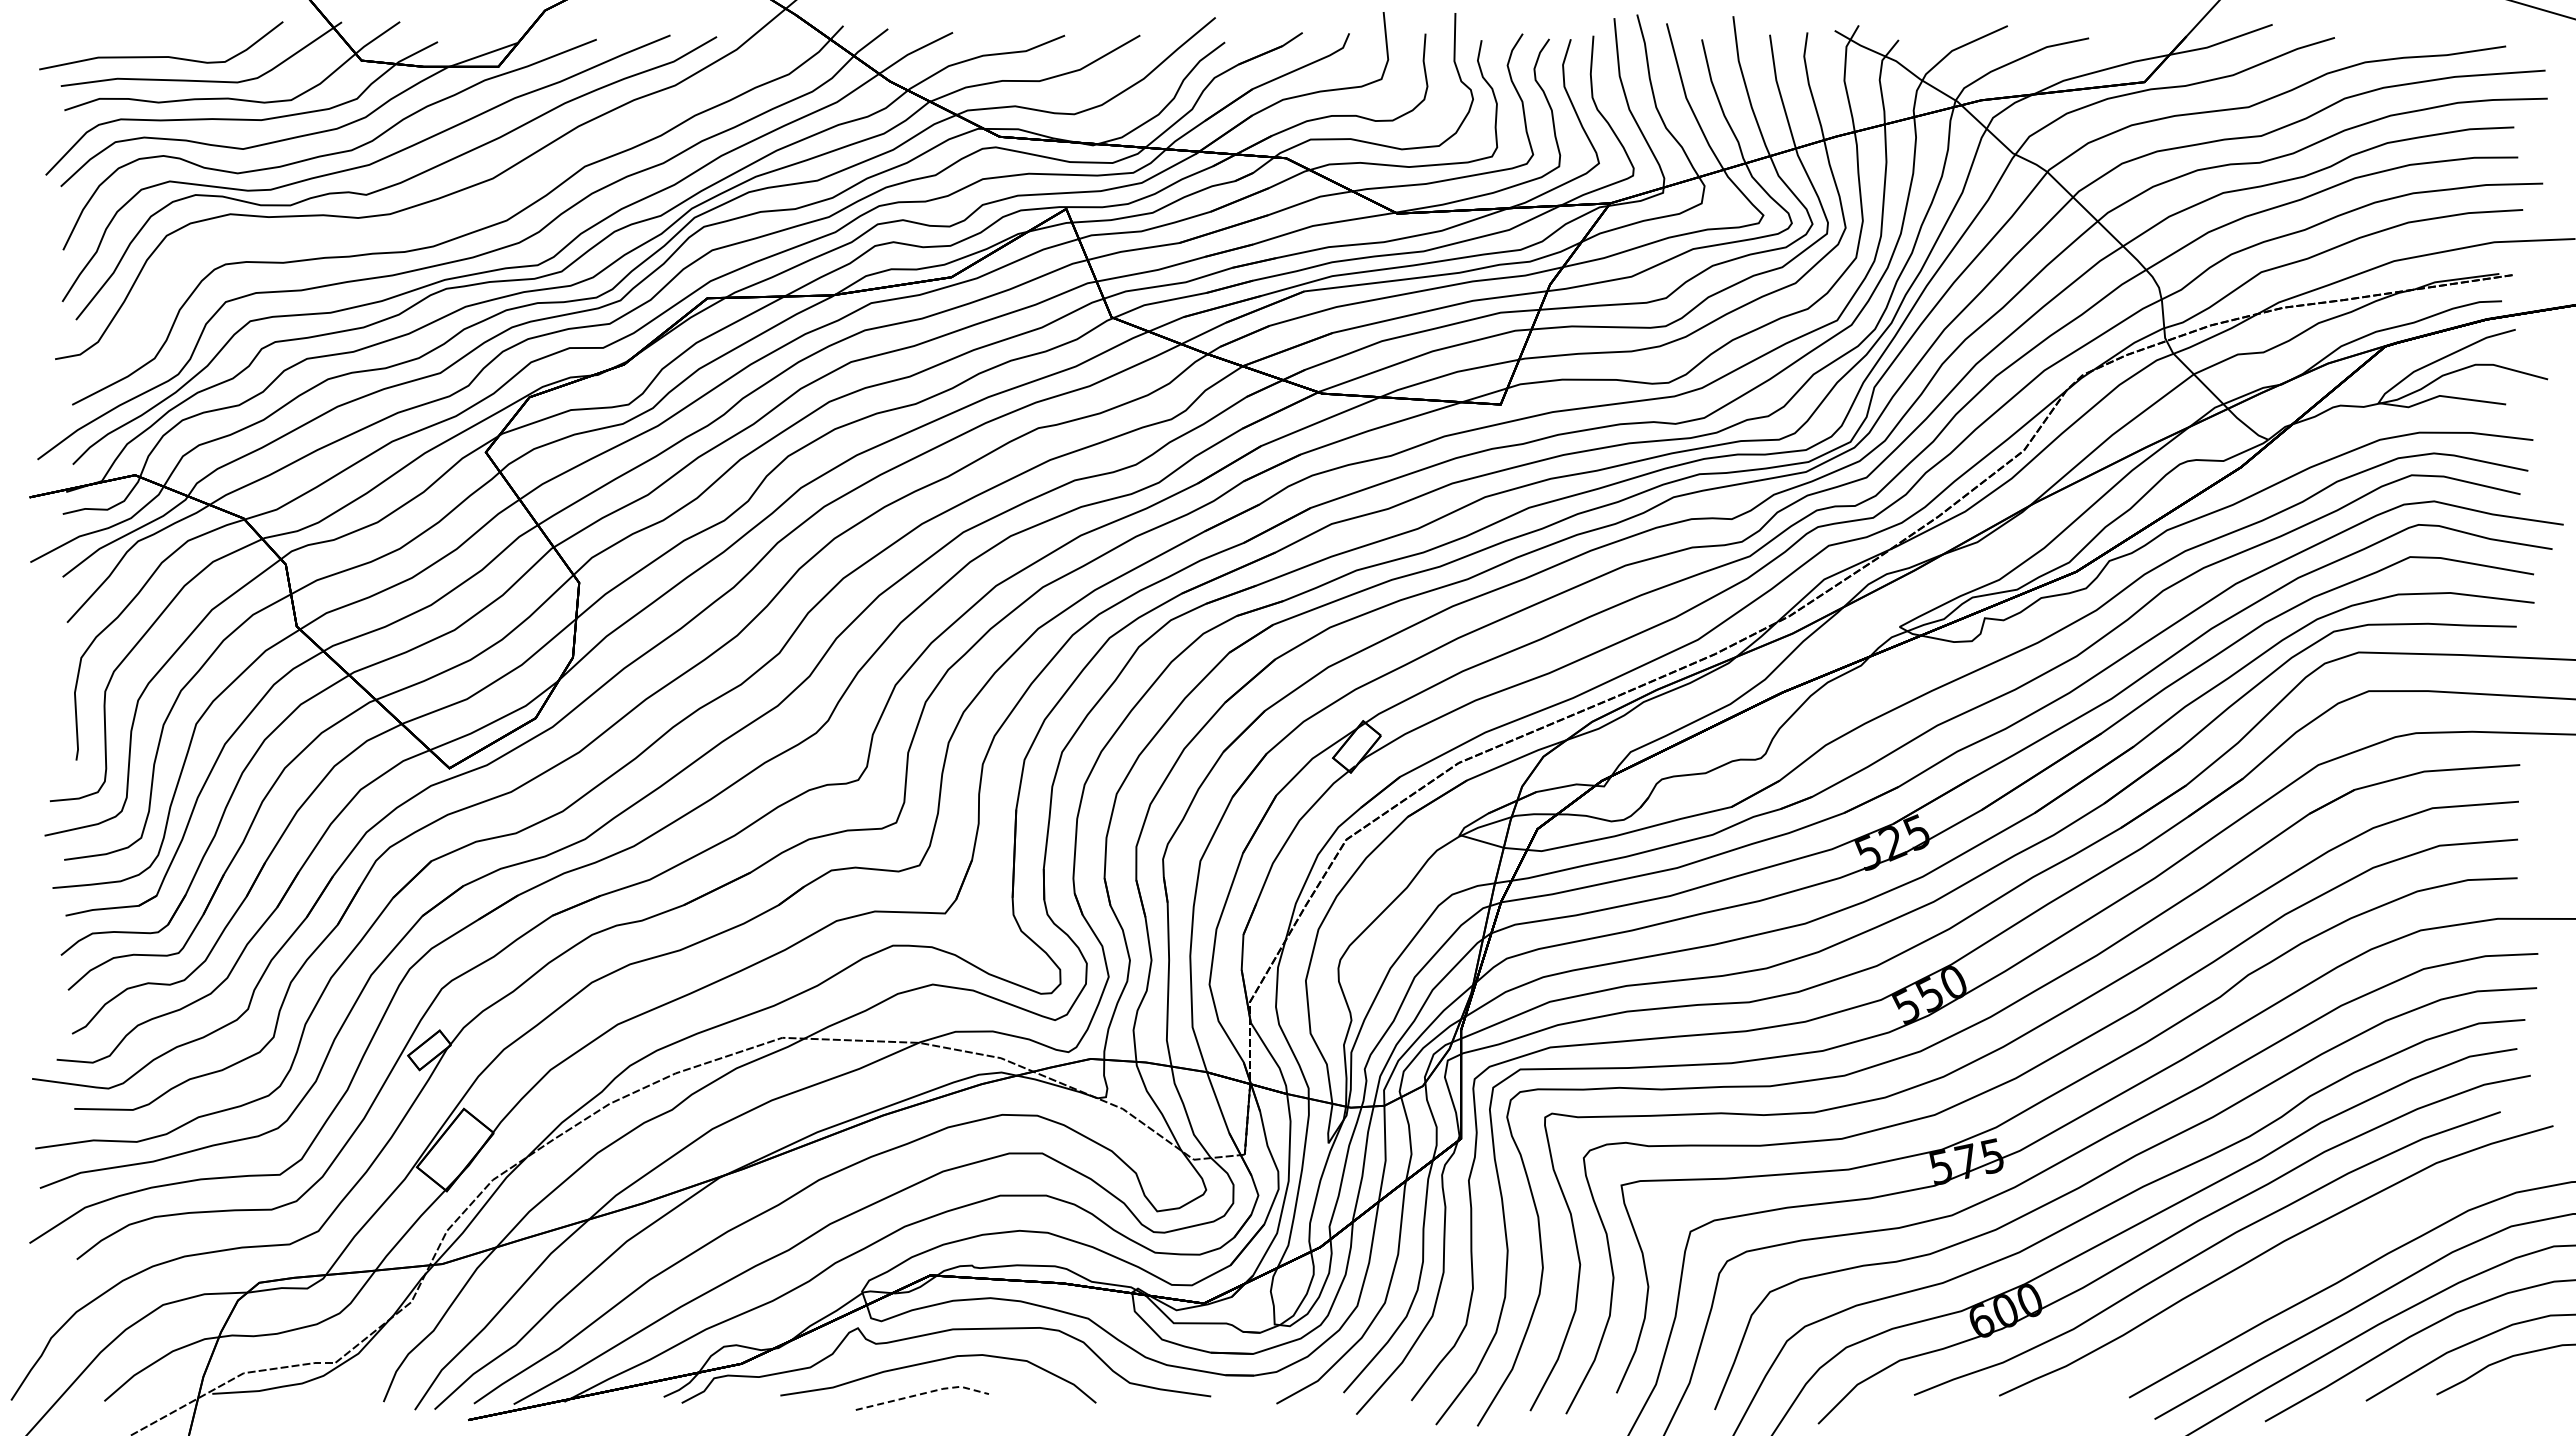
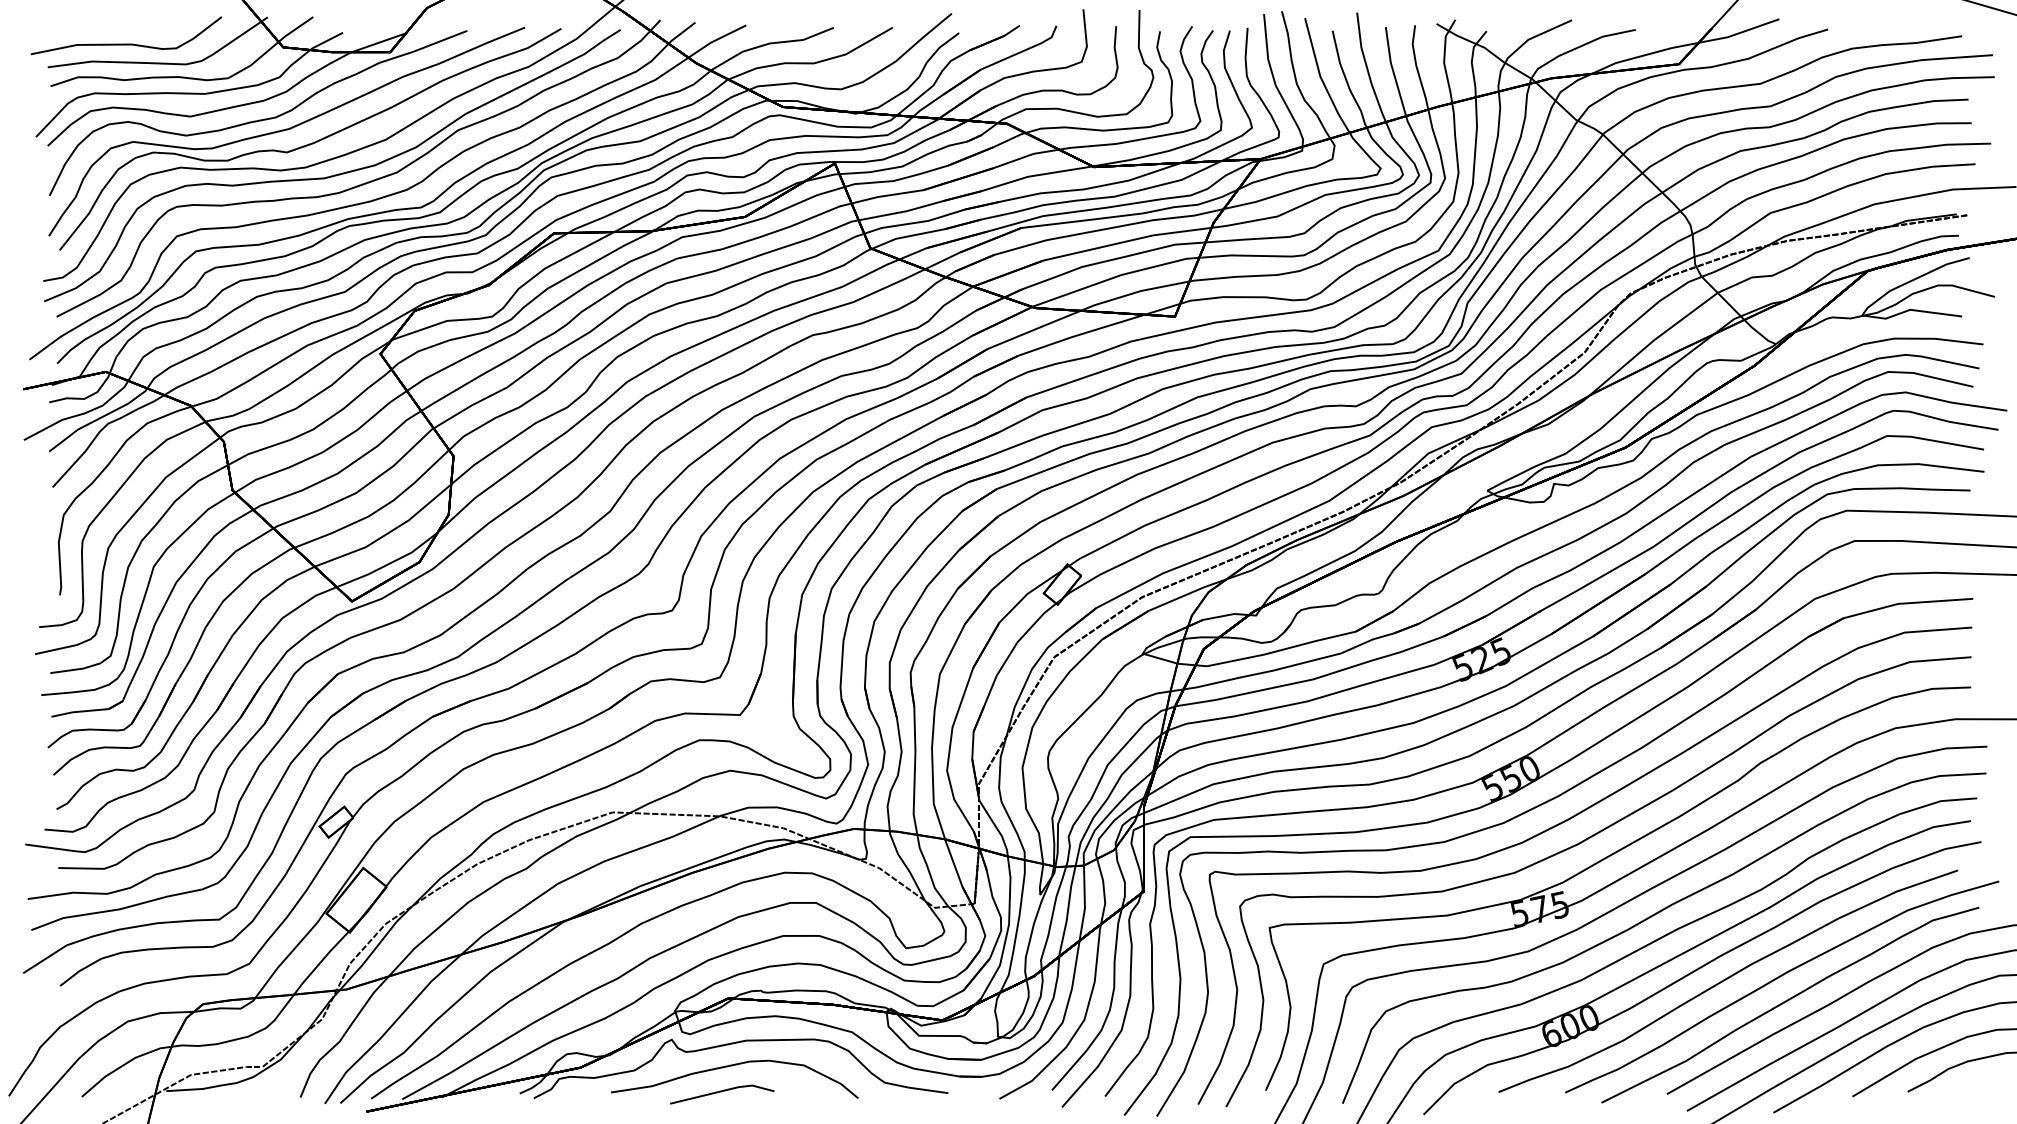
curve: (426, 223) -> (334, 174), added
curve: (2284, 1278) -> (1788, 1000), added
line: (924, 1393) -> (723, 1090), dashed -> solid

